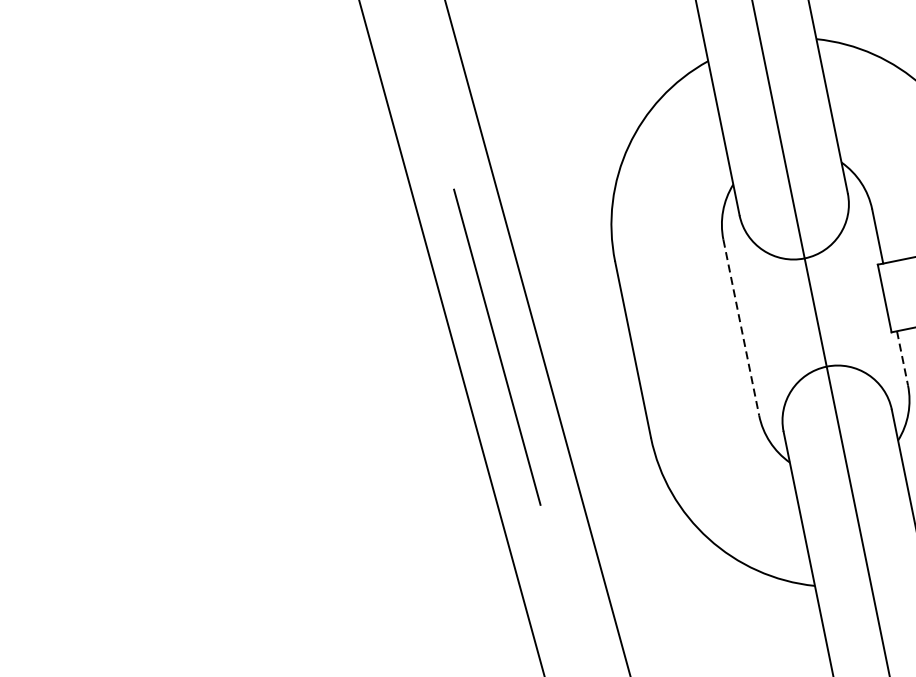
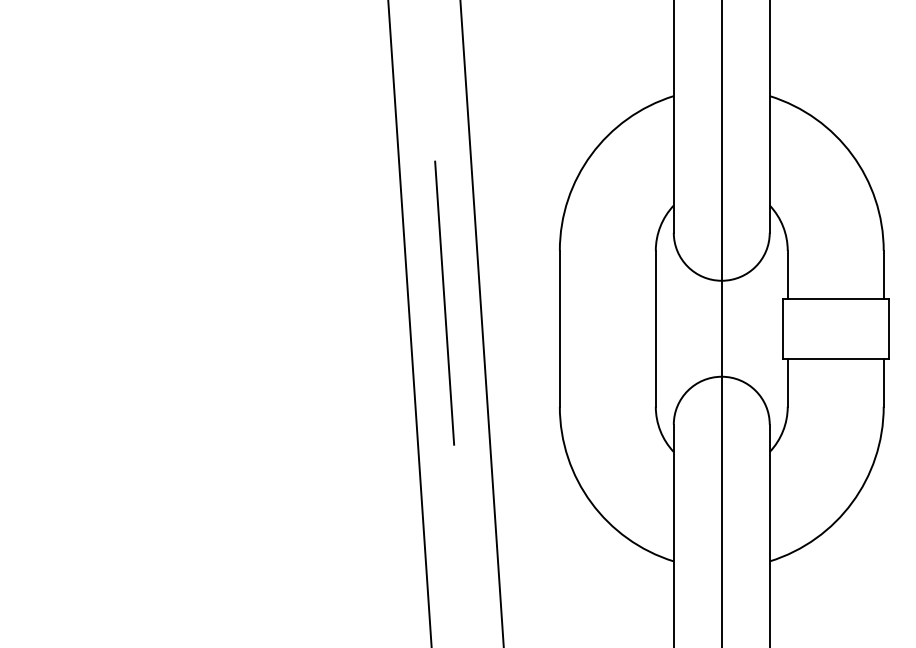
line: (740, 327) -> (655, 328), dashed -> solid
line: (902, 358) -> (787, 382), dashed -> solid

